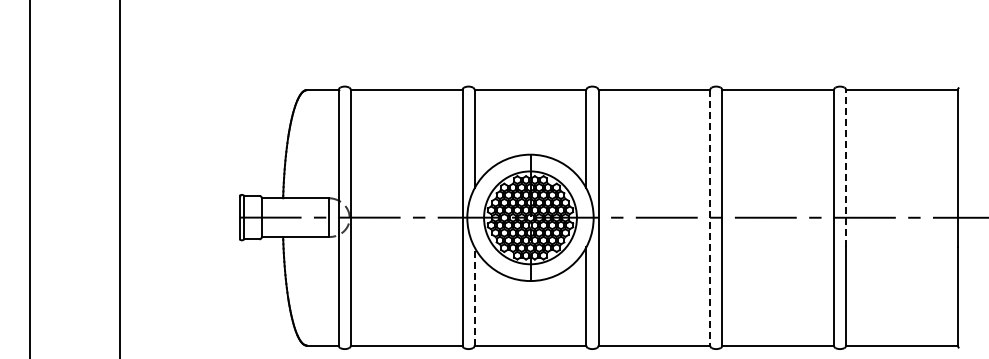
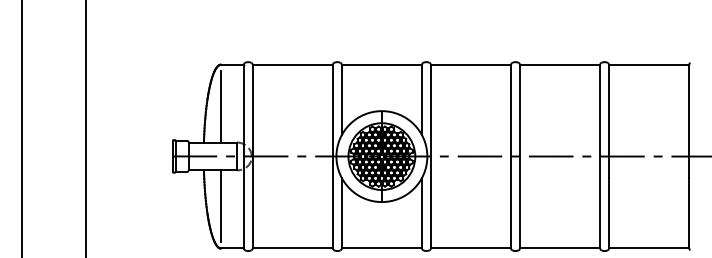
line: (306, 148) -> (220, 106), added
line: (846, 168) -> (609, 121), dashed -> solid
line: (710, 217) -> (511, 156), dashed -> solid
line: (306, 286) -> (220, 205), added
line: (474, 295) -> (341, 212), dashed -> solid

